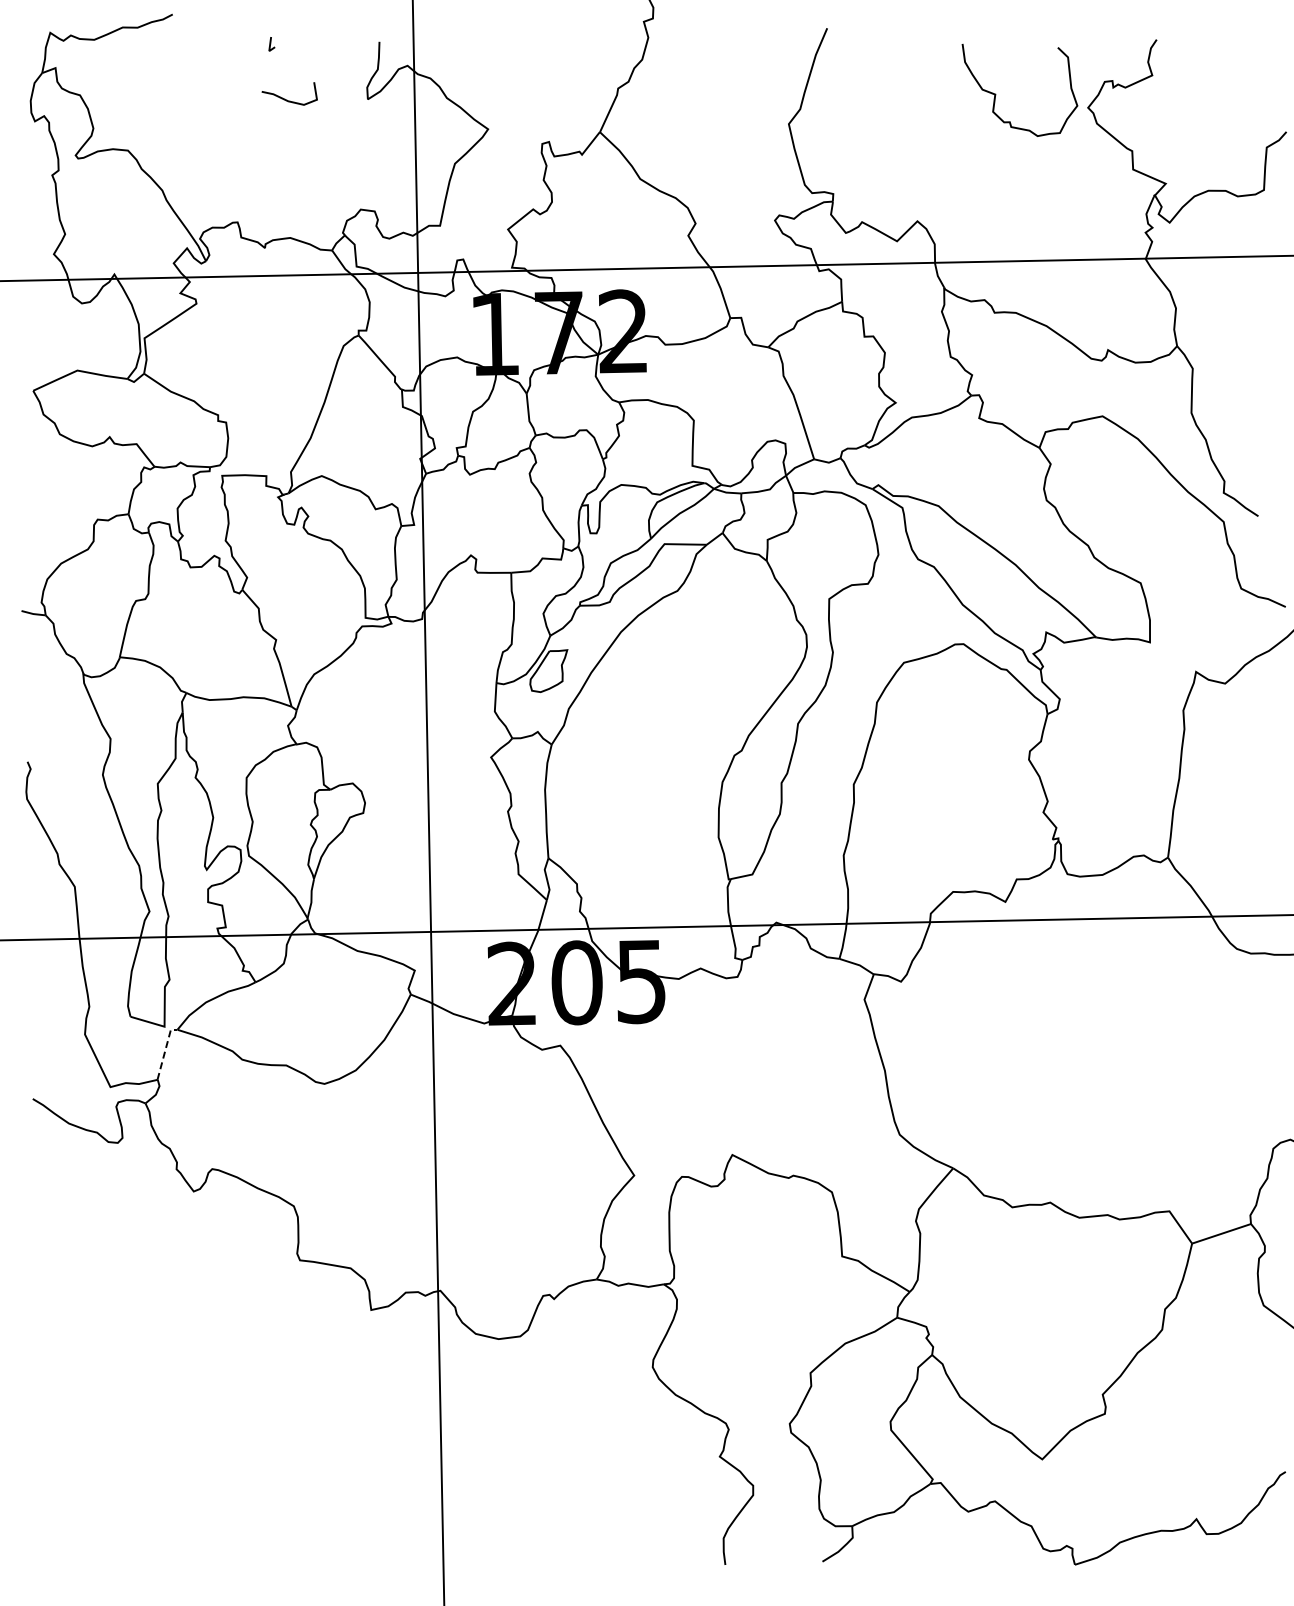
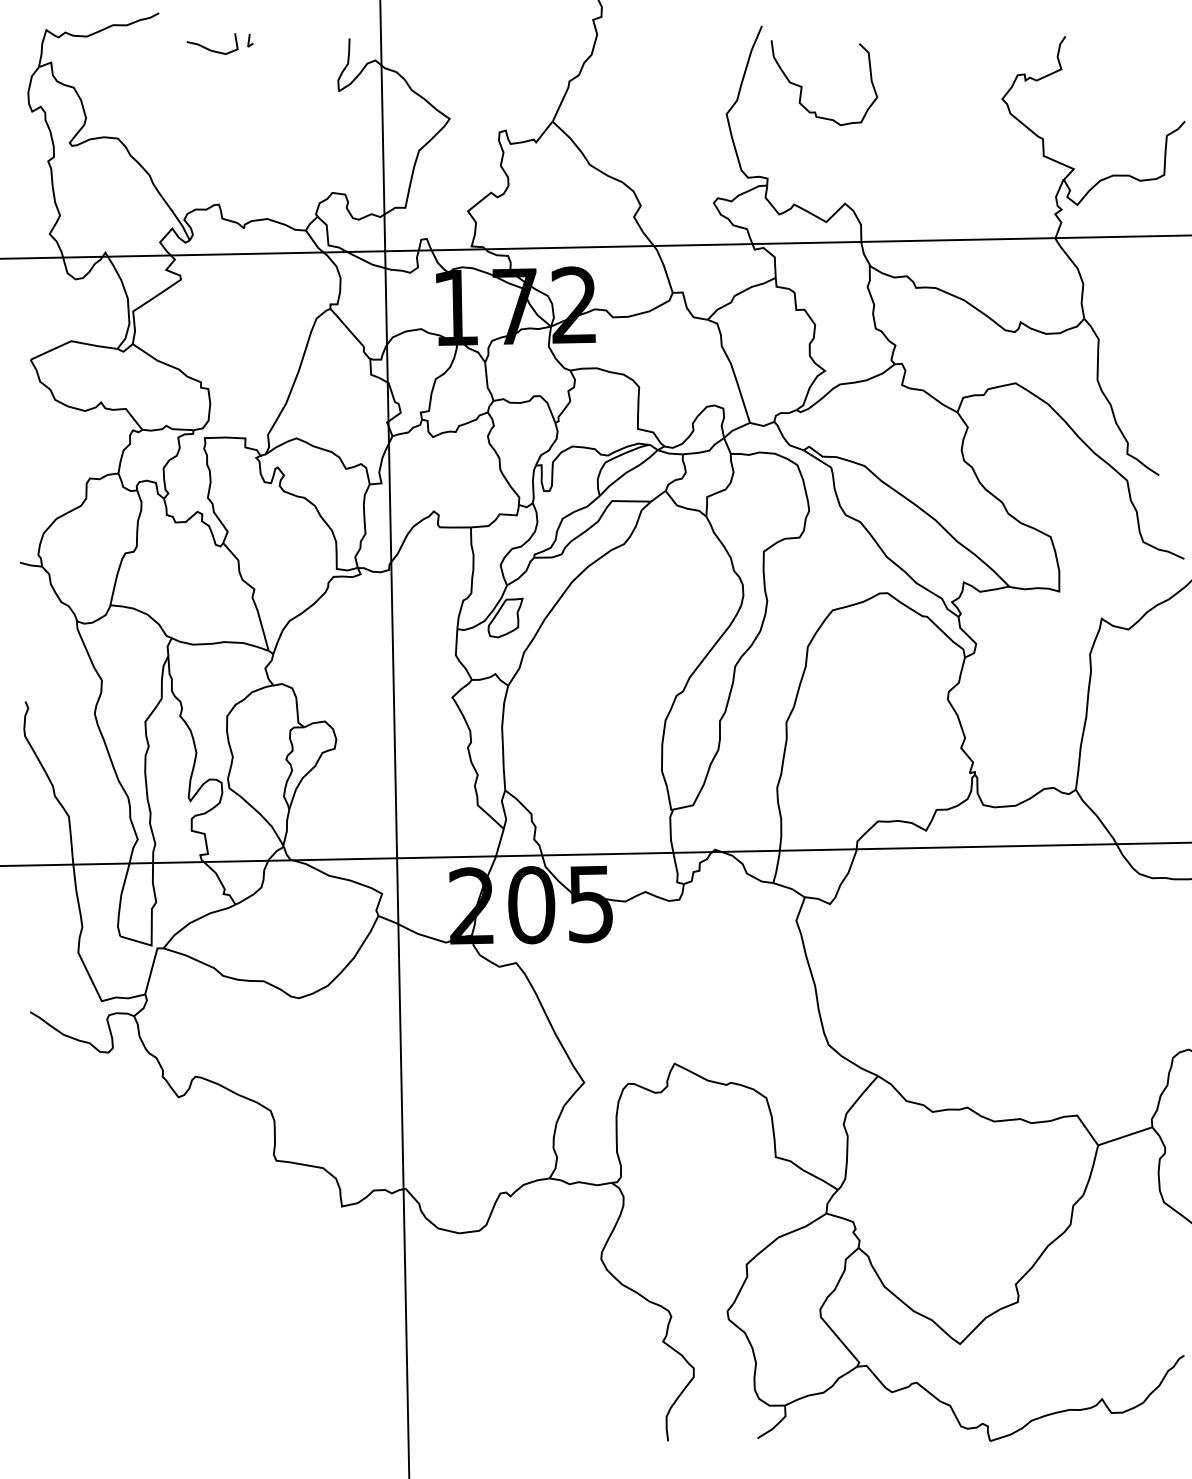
curve: (996, 94) -> (802, 86), moved
curve: (287, 99) -> (210, 49), moved
line: (165, 1051) -> (152, 968), dashed -> solid

